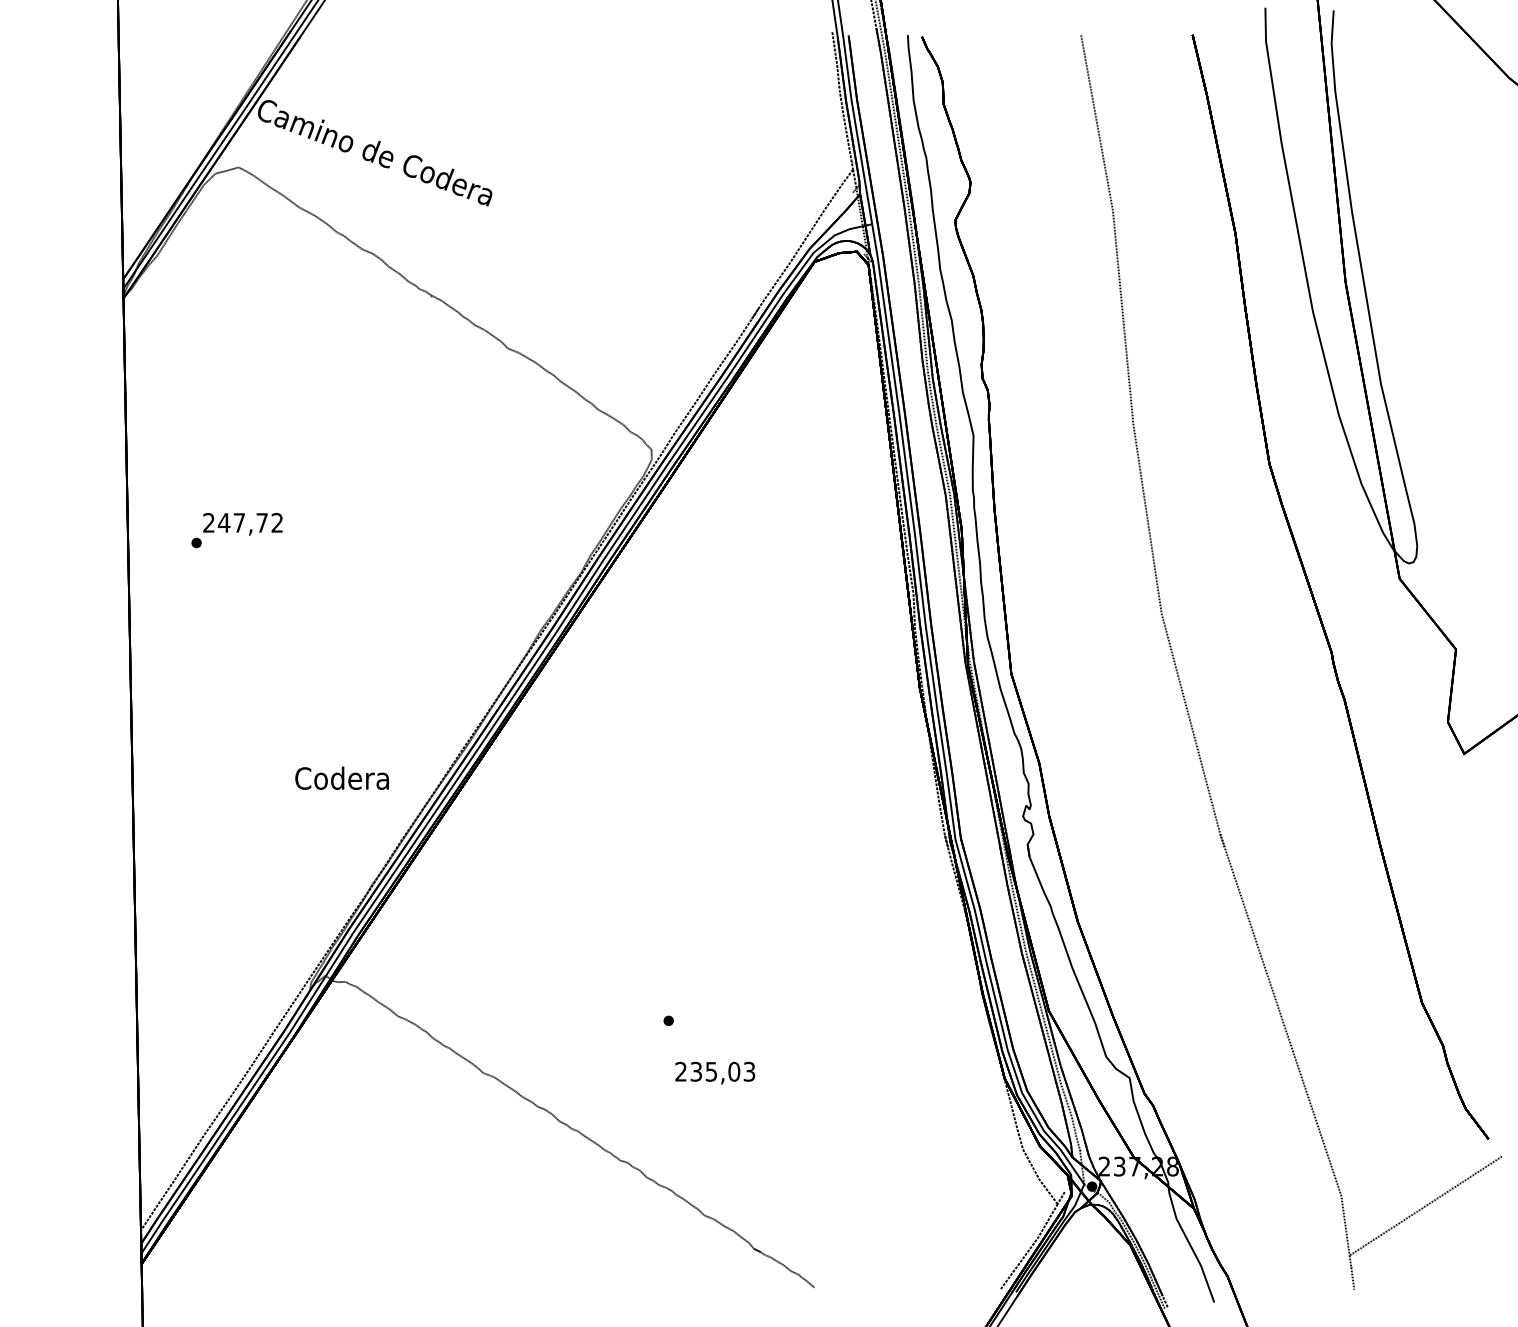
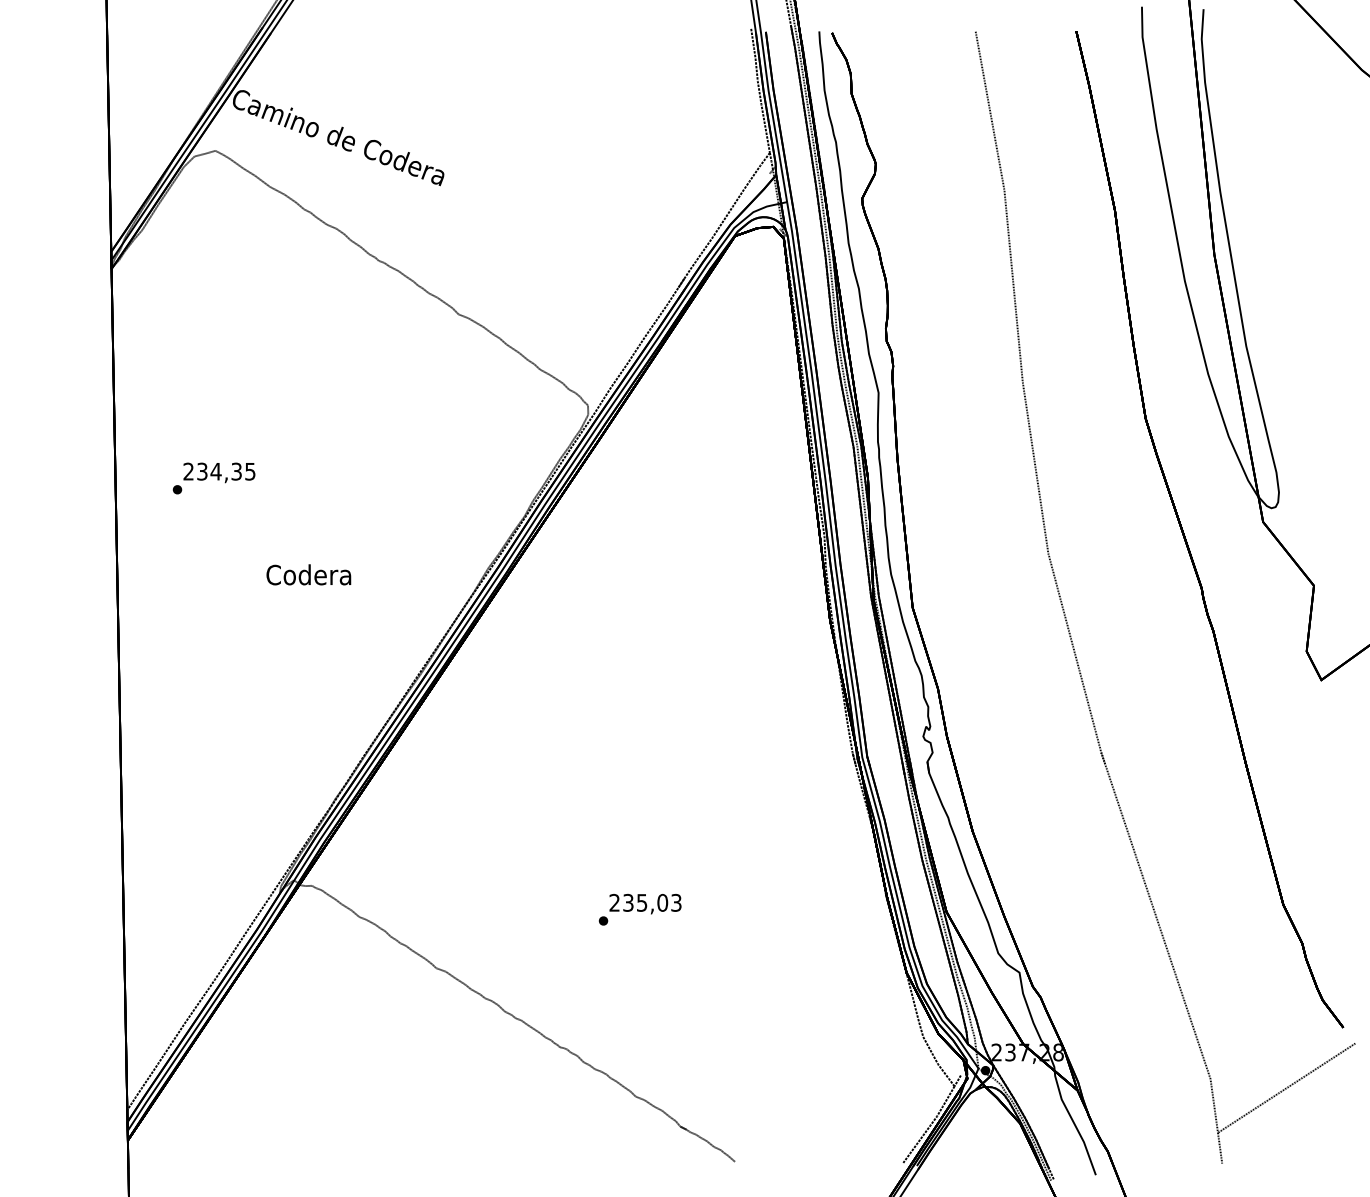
text: (249, 522) -> (225, 471), 247,72 -> 234,35
text: (341, 777) -> (308, 574), moved
text: (715, 1072) -> (645, 903), moved

